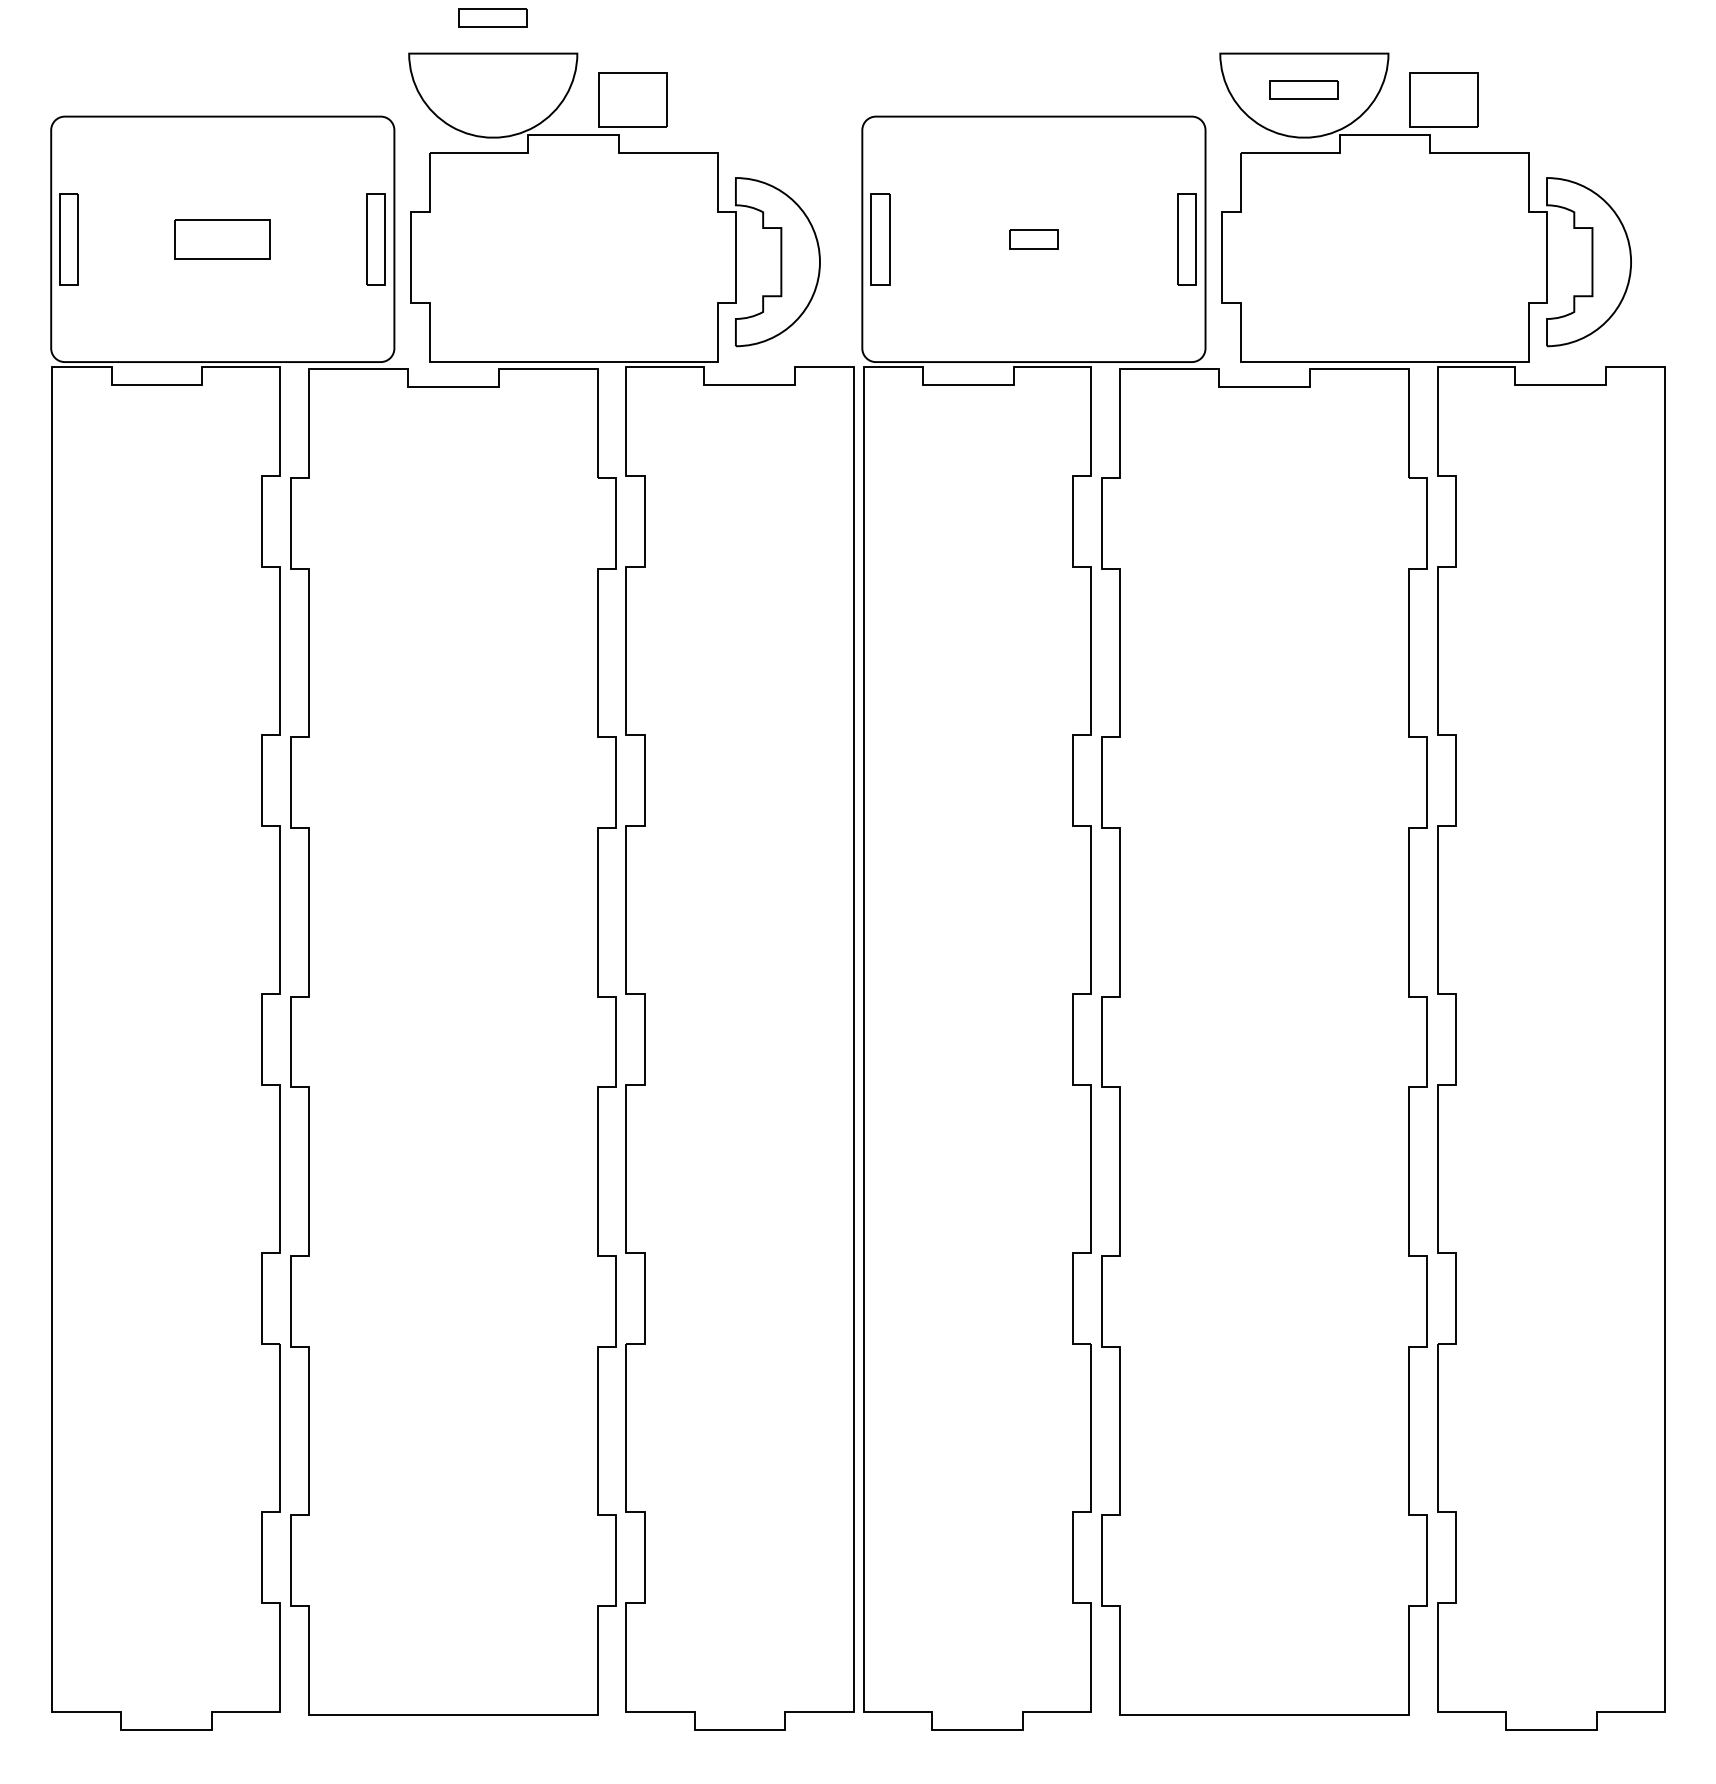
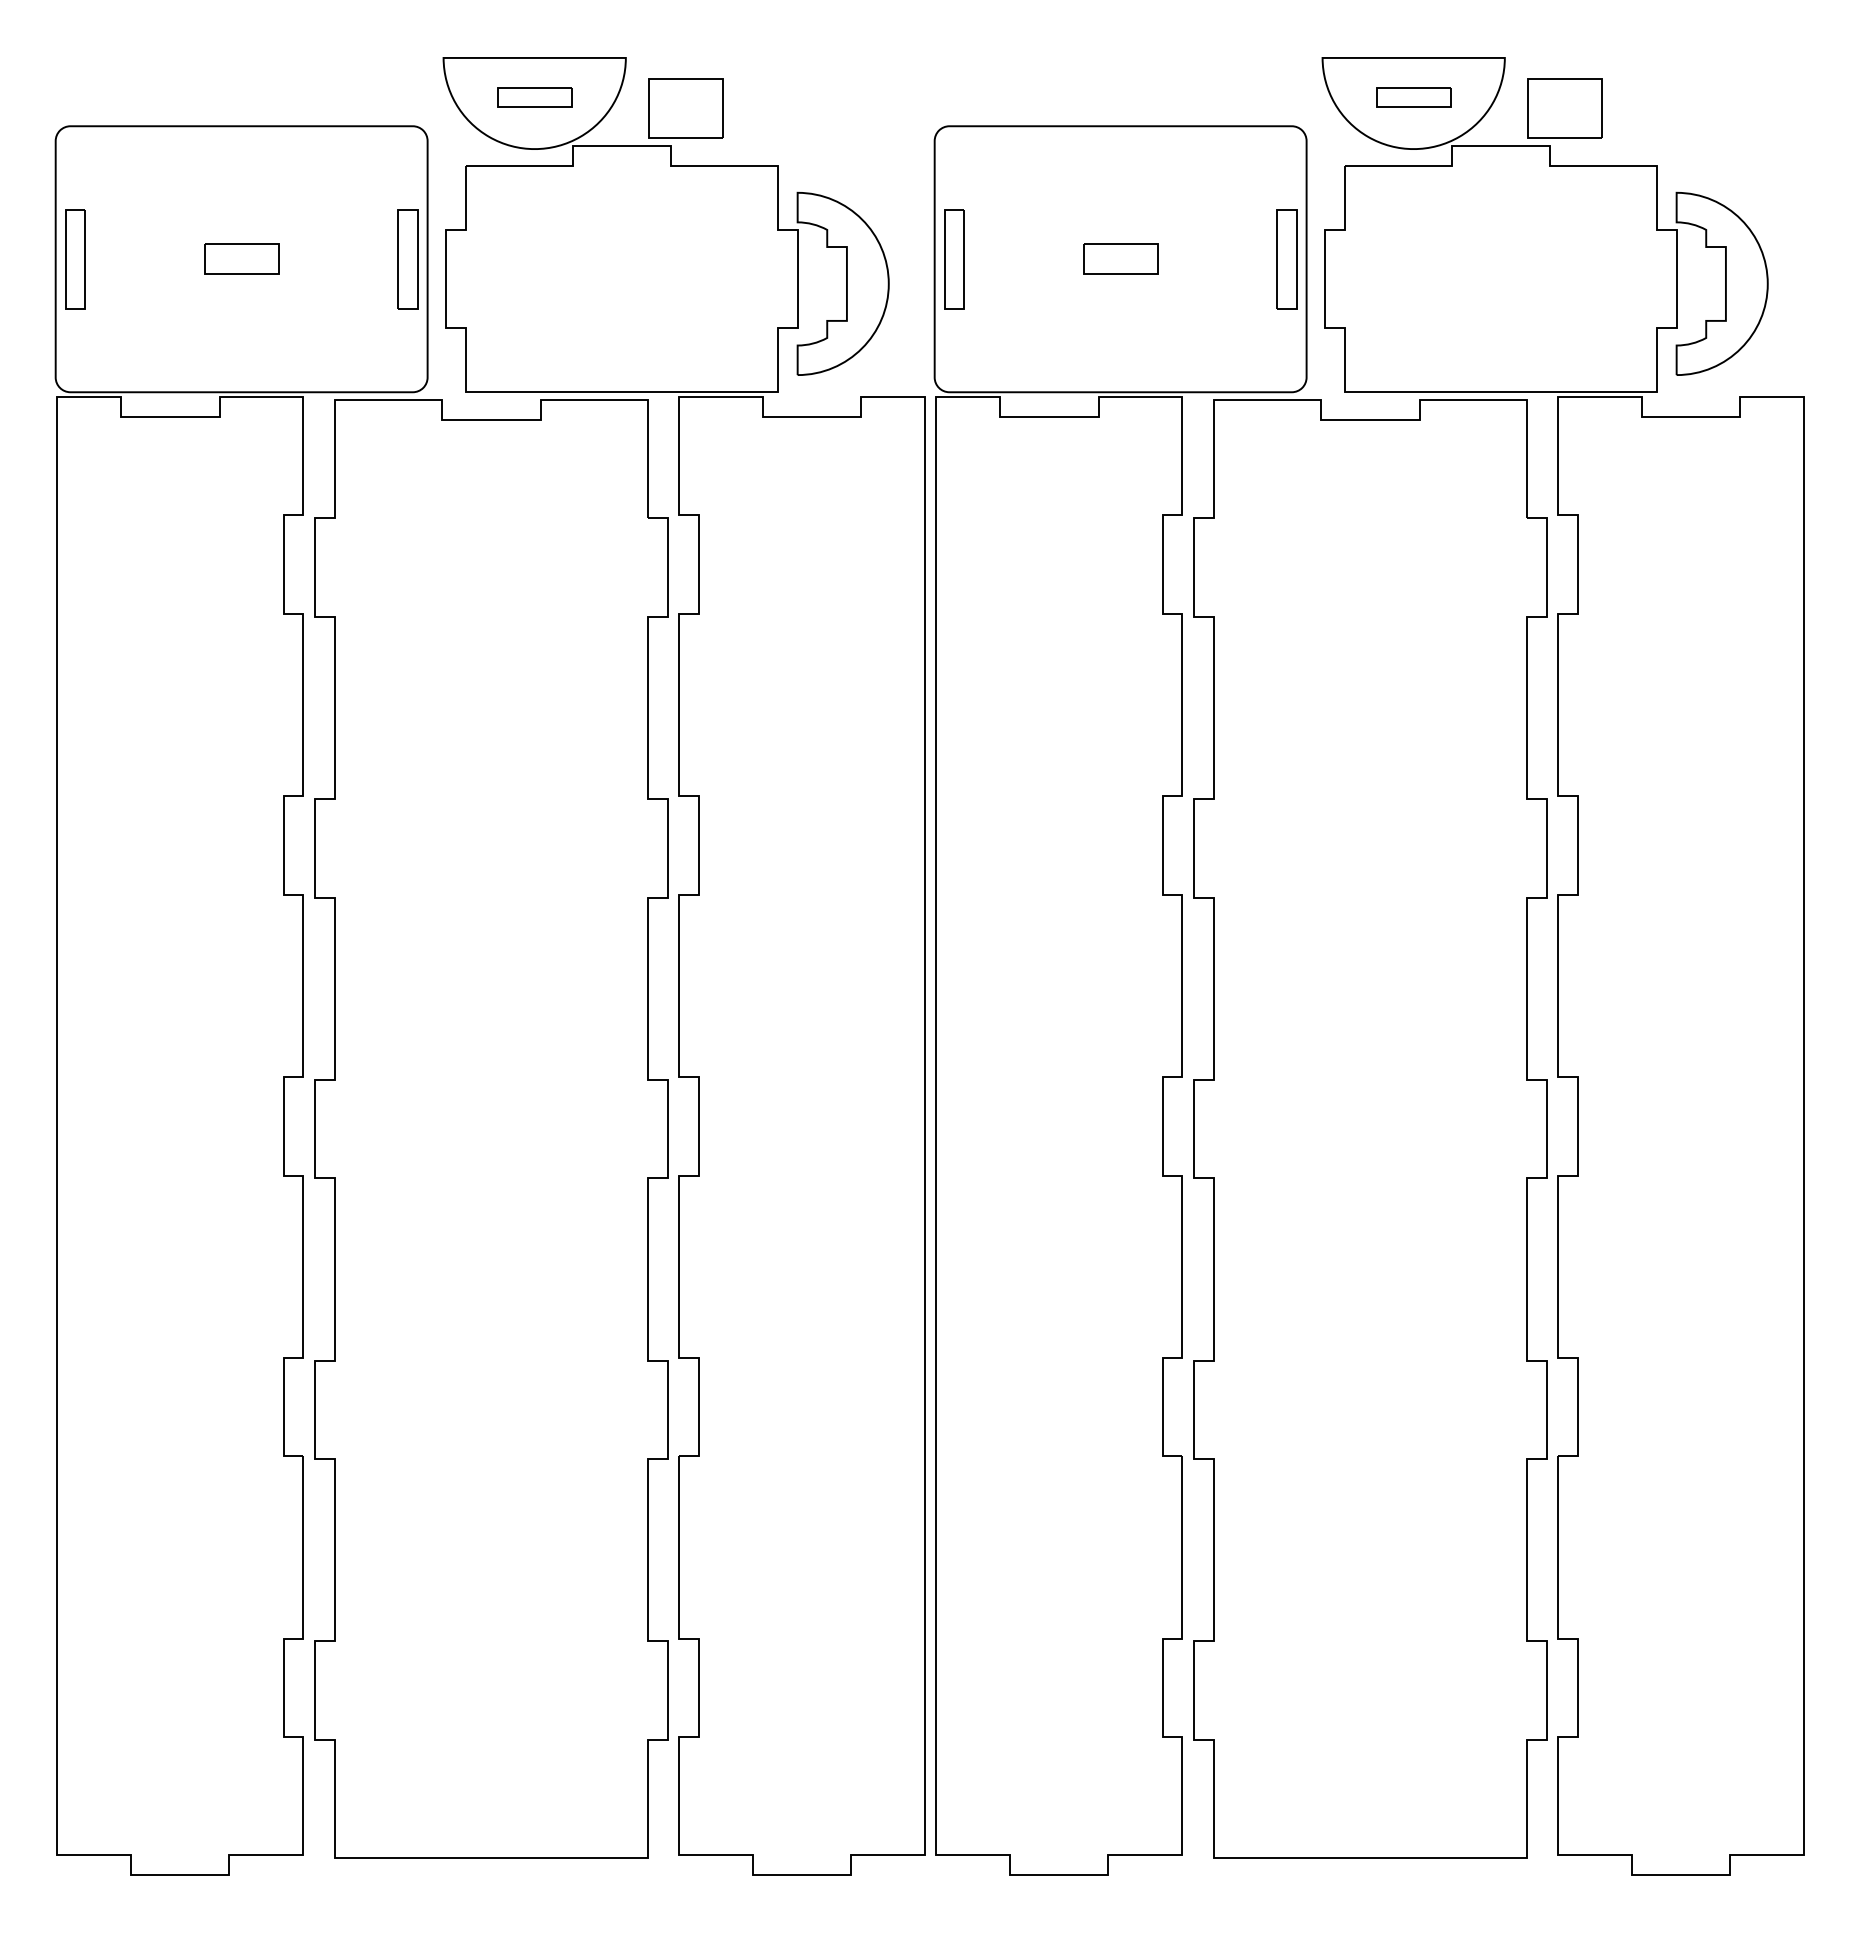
part: (493, 18) -> (534, 97), moved
part: (222, 238) -> (241, 258), size x0.71
part: (1033, 238) -> (1120, 258), size x1.43

